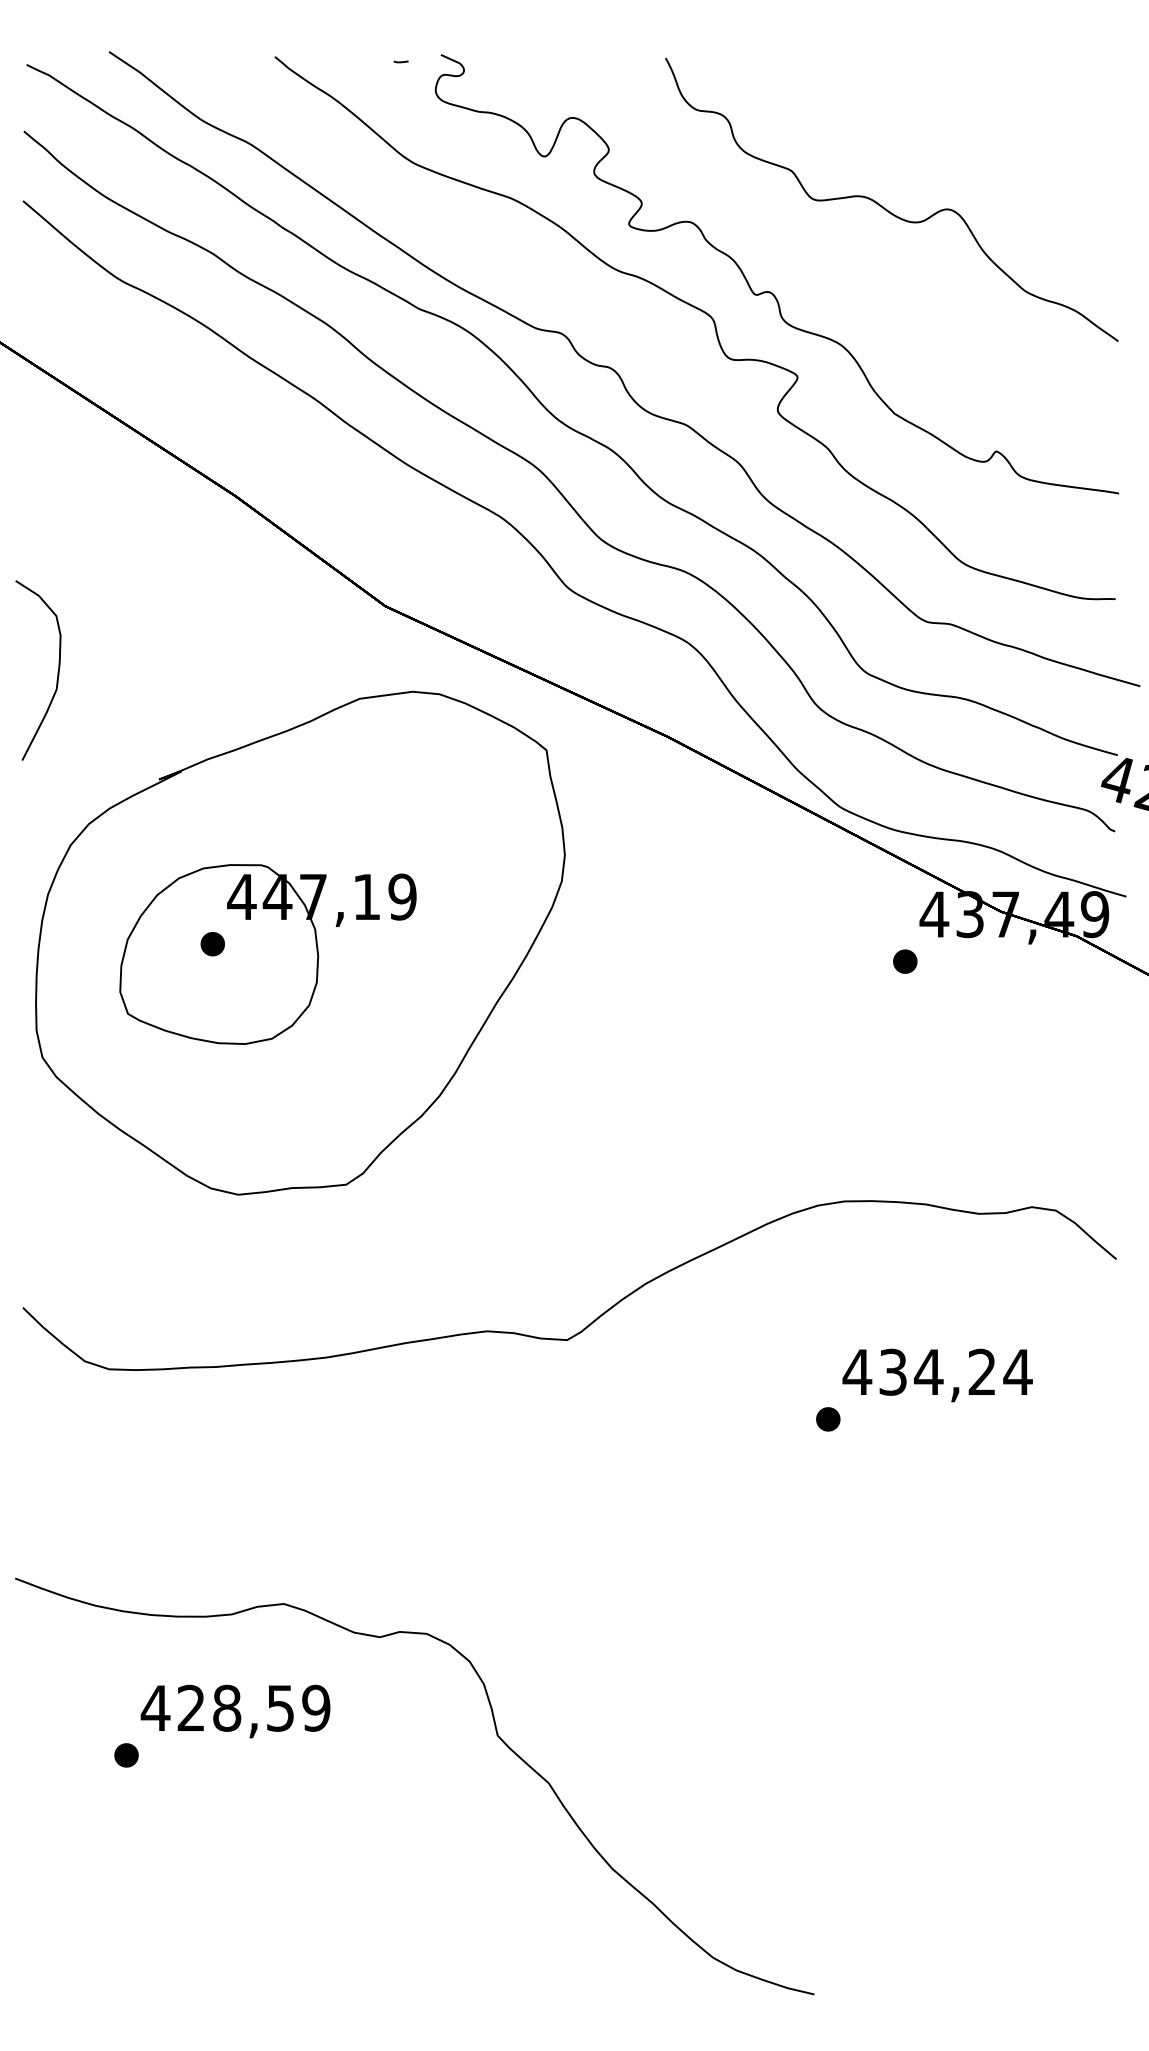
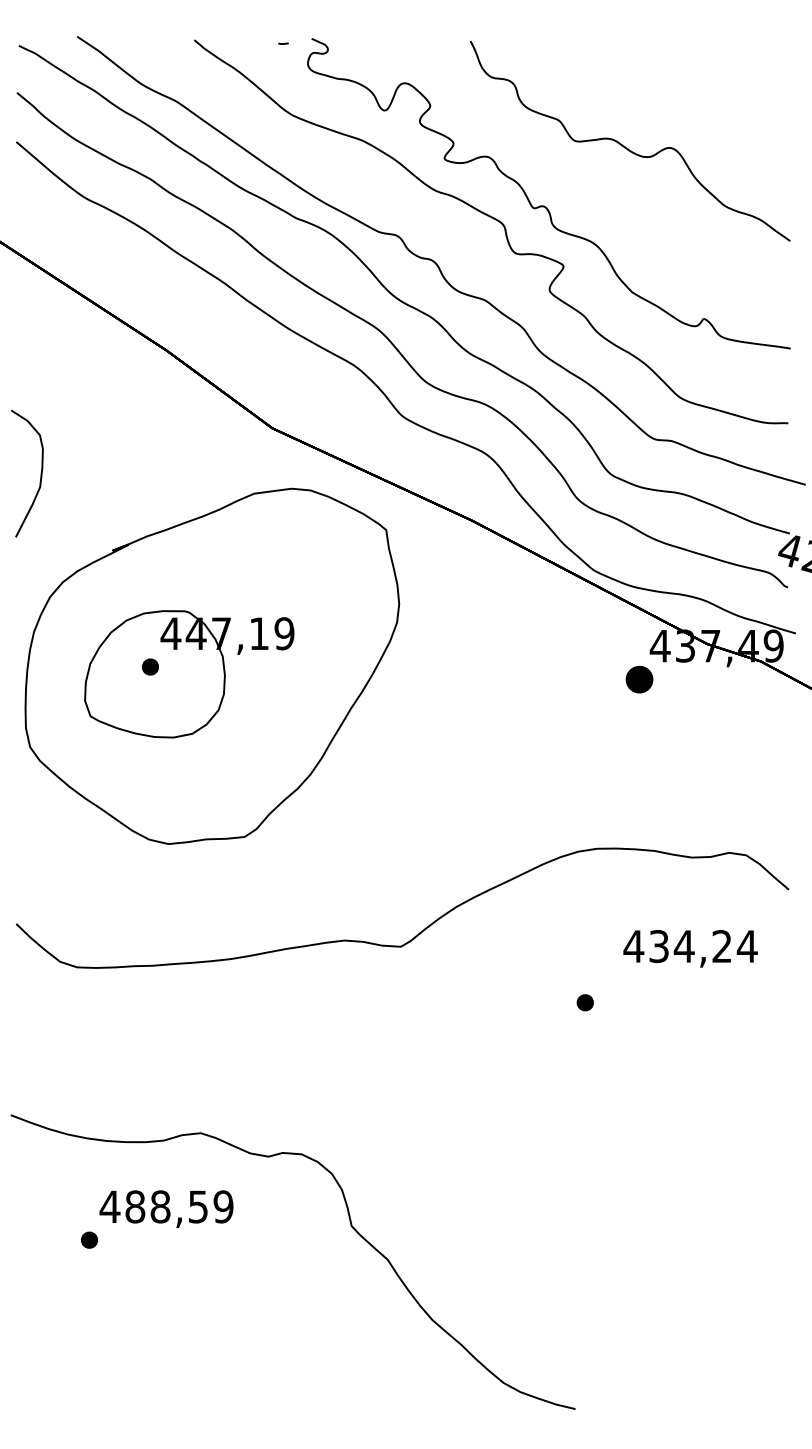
part: (904, 960) -> (639, 678), size x1.6
text: (937, 1375) -> (690, 948), moved
text: (191, 1707) -> (135, 1206), 428,59 -> 488,59

